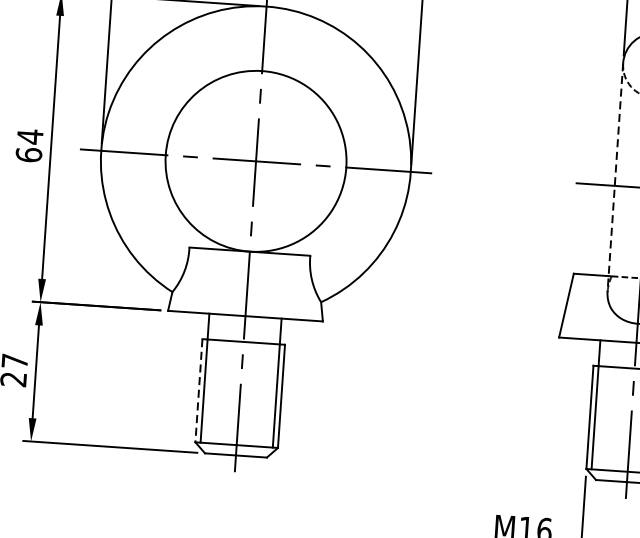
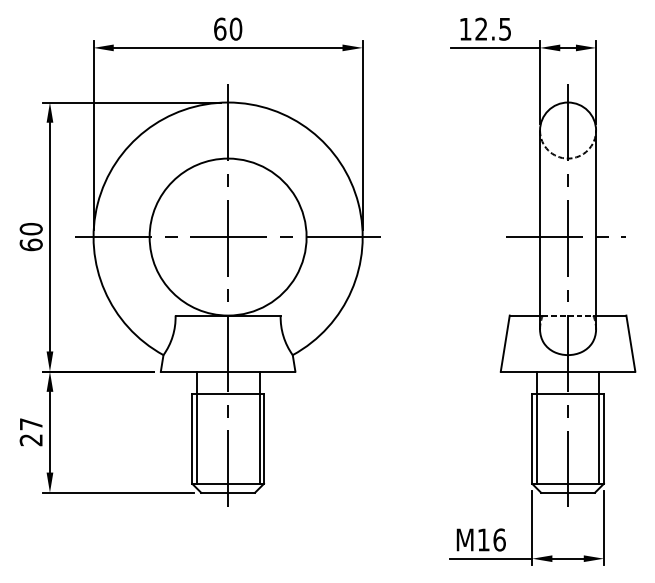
text: (29, 135) -> (30, 228), 64 -> 60
line: (615, 178) -> (540, 230), dashed -> solid
line: (199, 390) -> (192, 438), dashed -> solid

